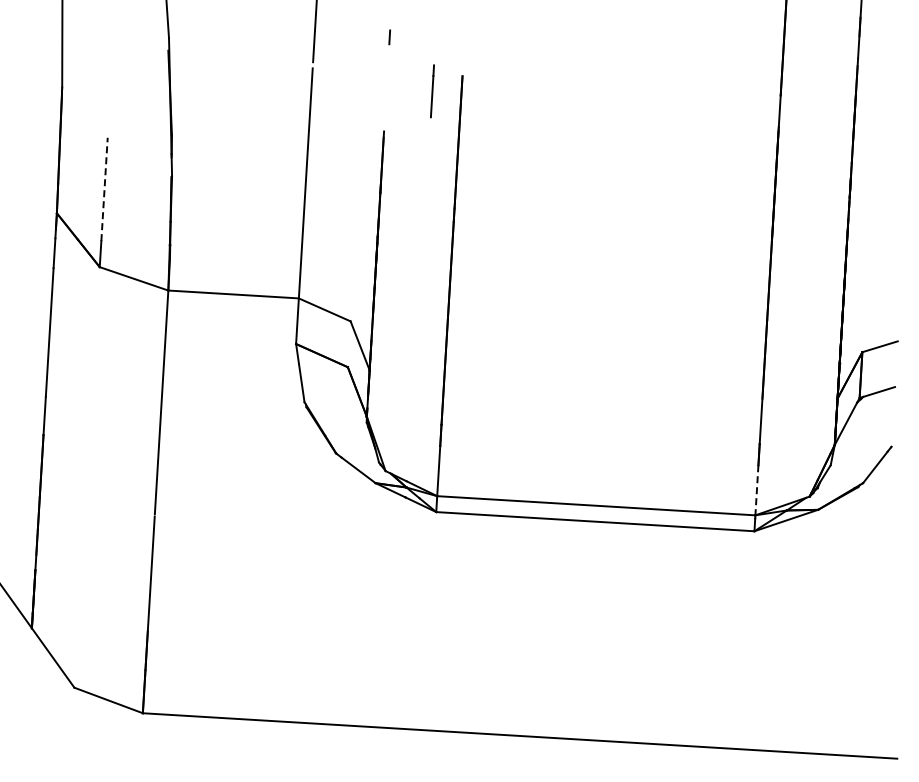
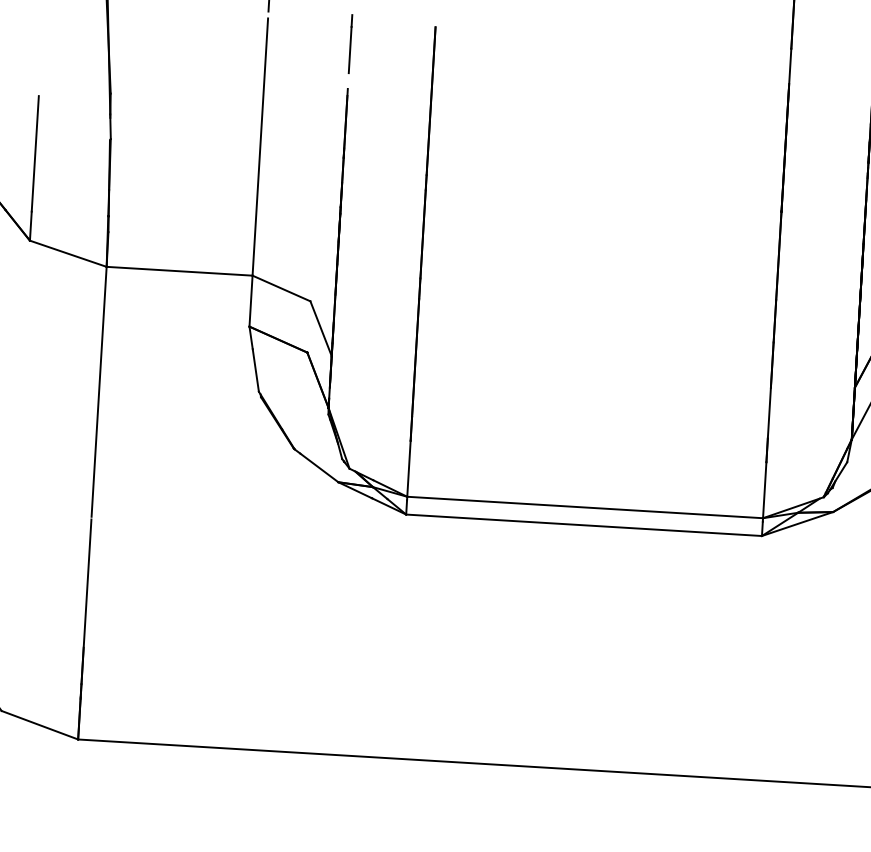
line: (432, 91) -> (350, 44), moved
line: (104, 189) -> (35, 153), dashed -> solid
line: (756, 490) -> (764, 490), dashed -> solid

